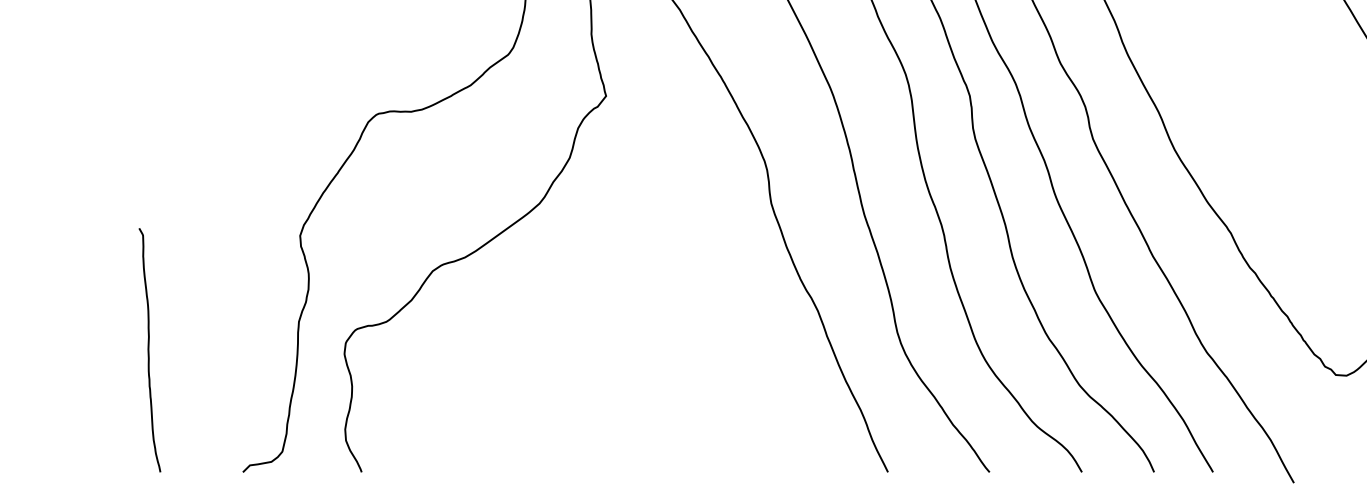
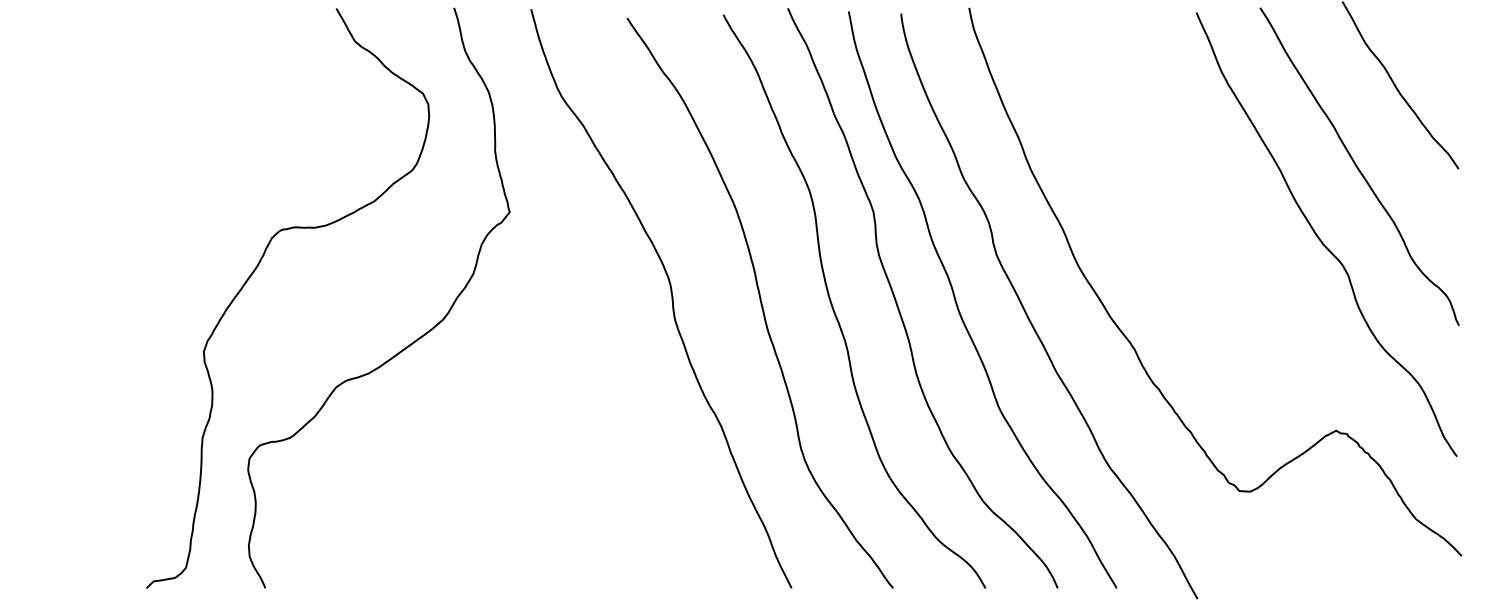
curve: (148, 350) -> (52, 466), removed

